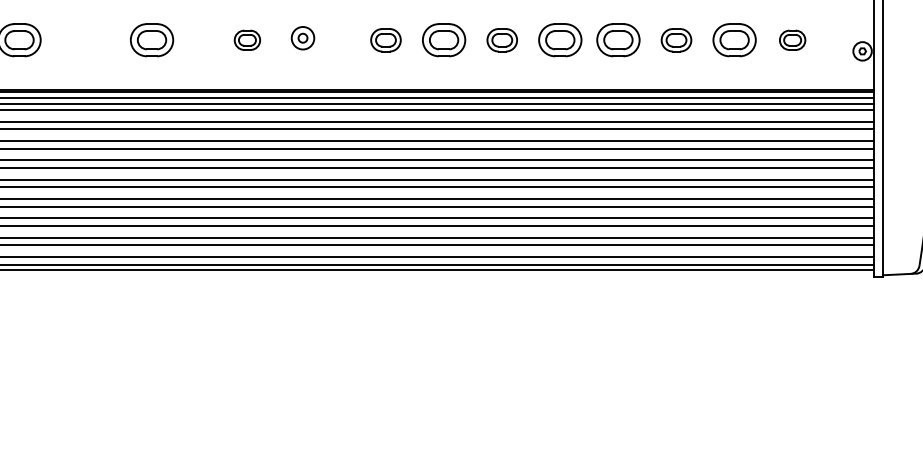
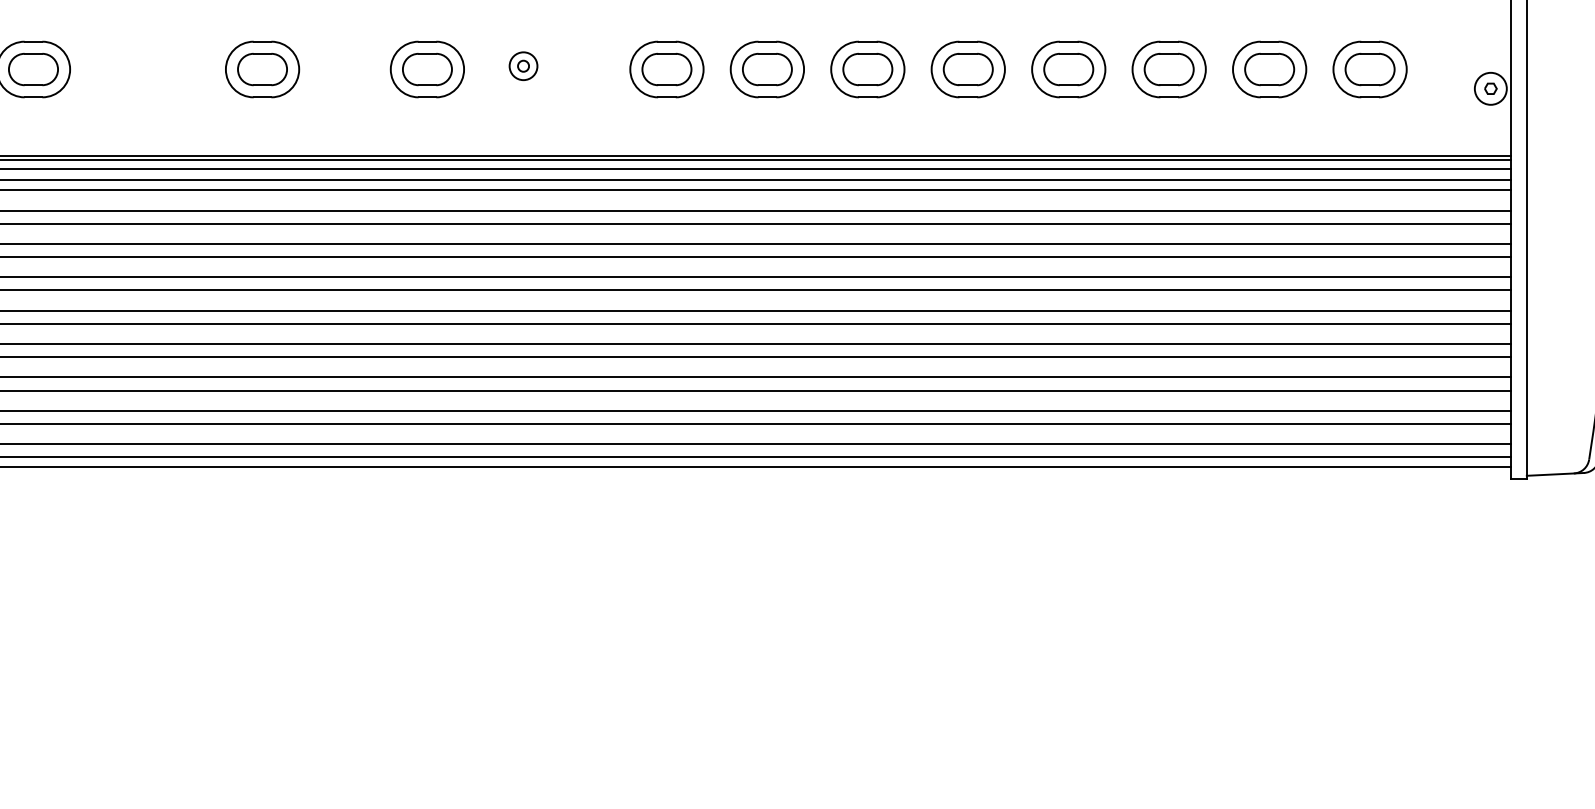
part: (302, 38) -> (522, 66), size x0.71
part: (247, 40) -> (427, 70), size x1.67
part: (385, 40) -> (666, 70), size x1.43
part: (502, 40) -> (868, 70), size x1.43
part: (676, 40) -> (1169, 70), size x1.43
part: (792, 40) -> (1369, 70), size x1.67

